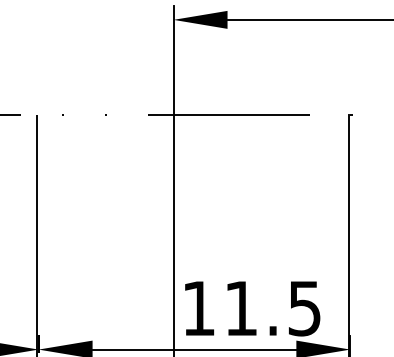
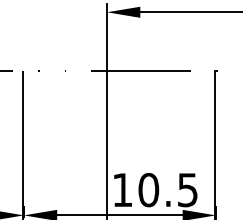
text: (240, 307) -> (148, 189), 11.5 -> 10.5

